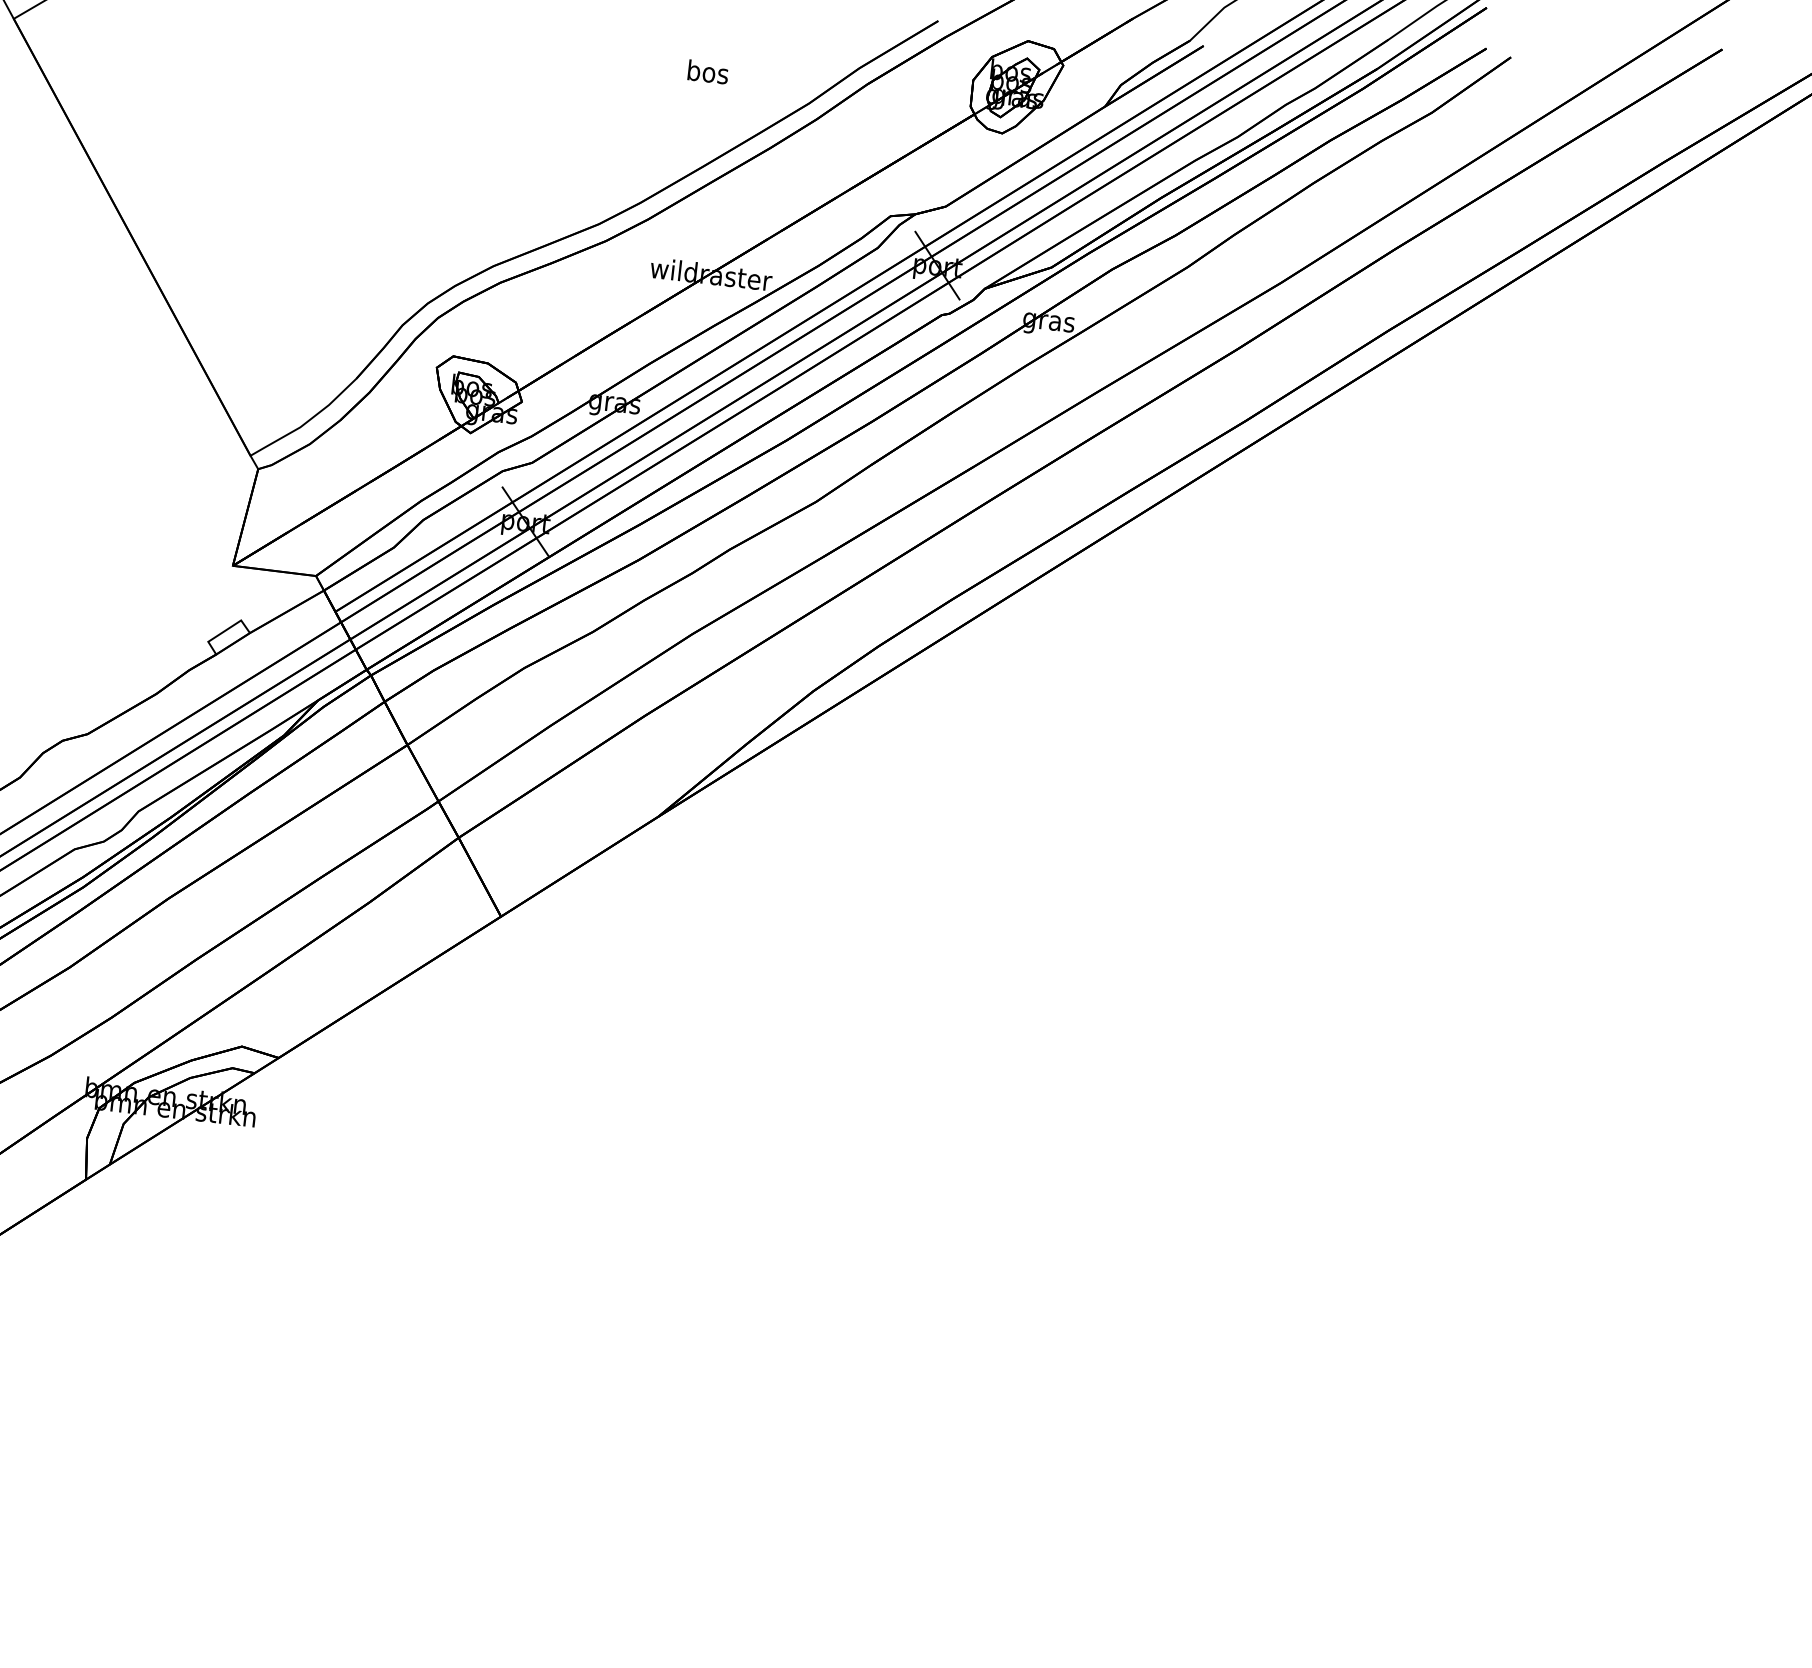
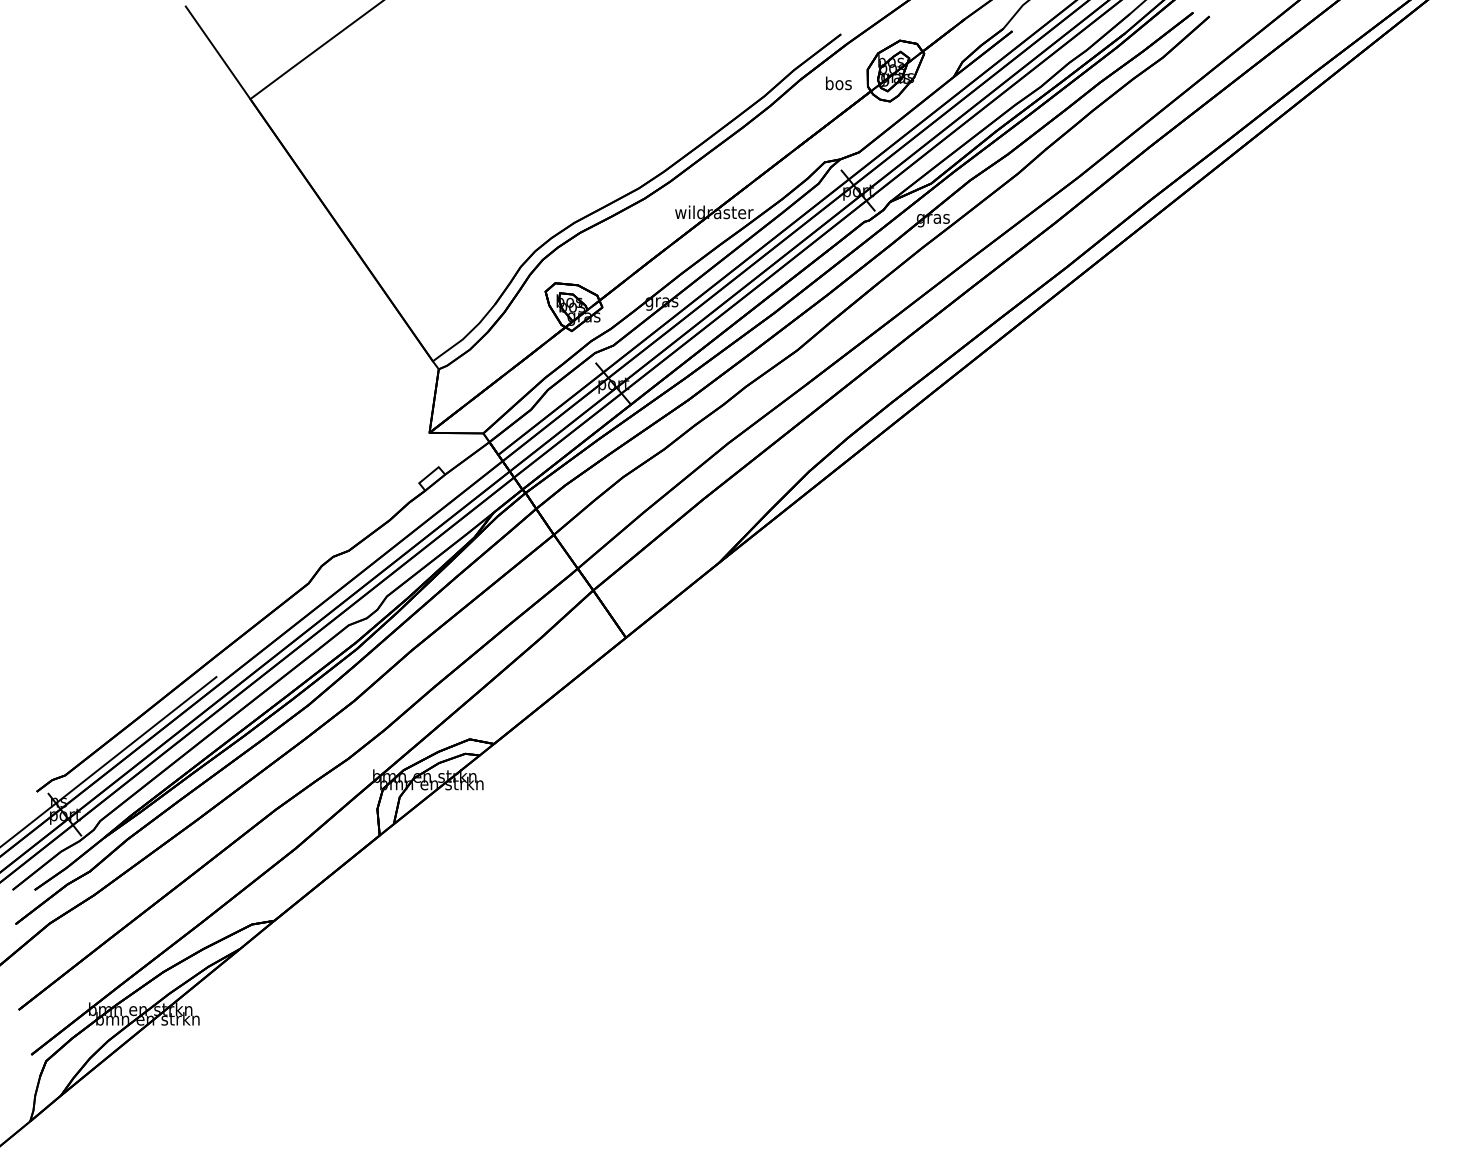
text: (707, 72) -> (838, 83), moved

